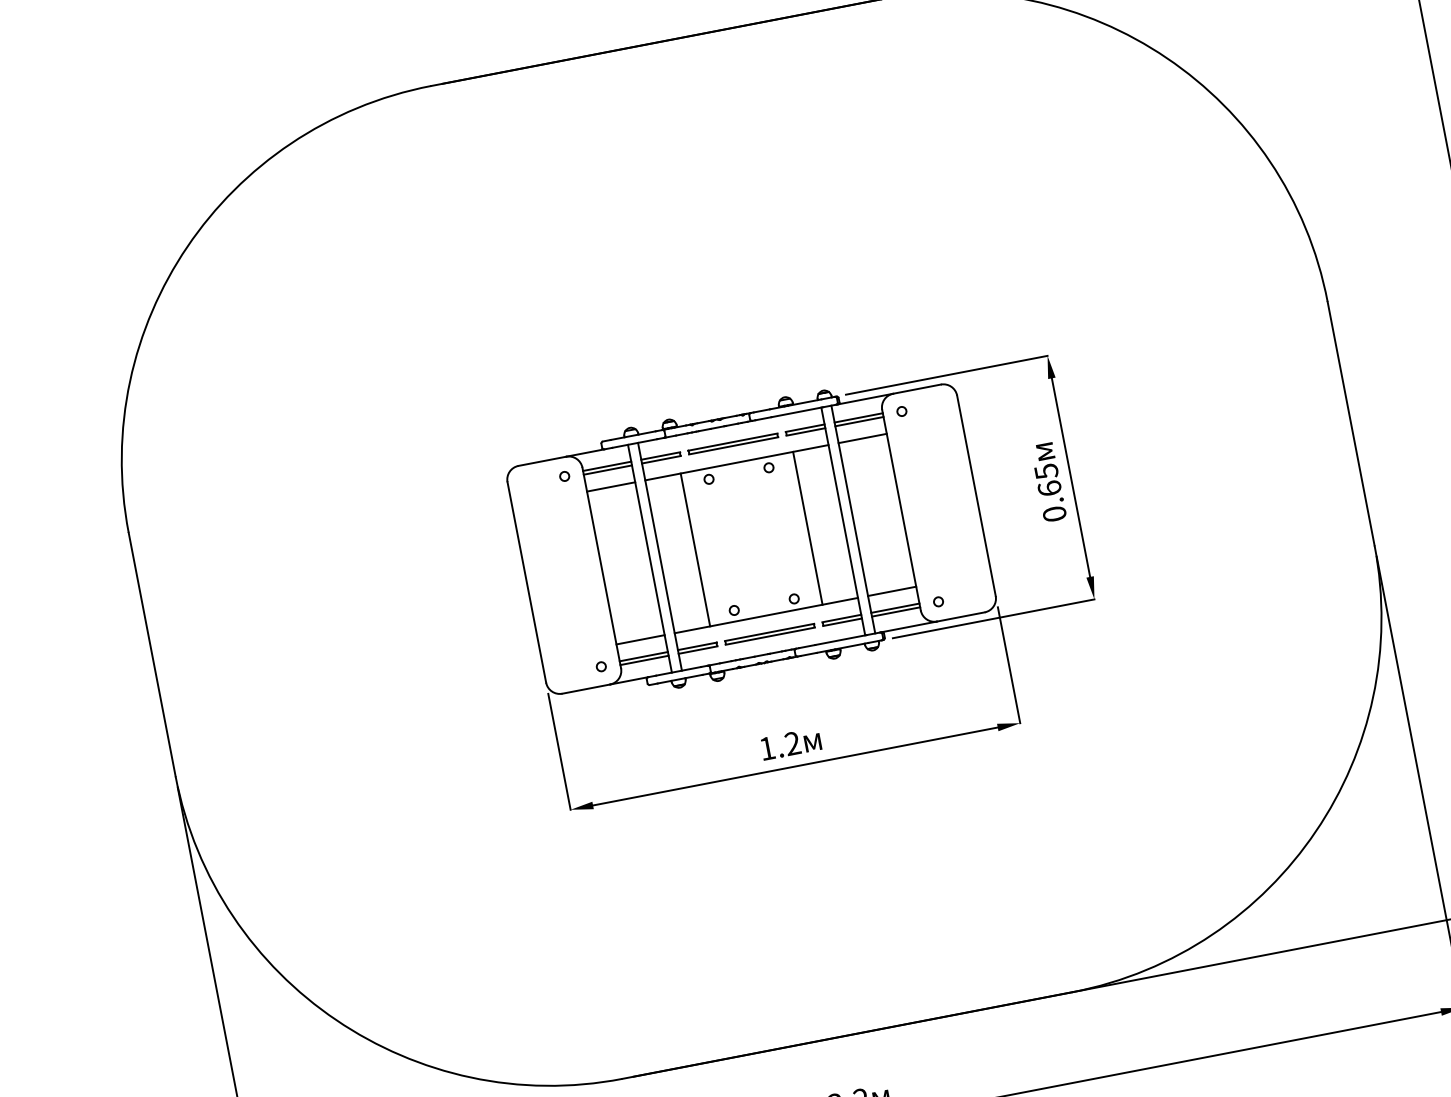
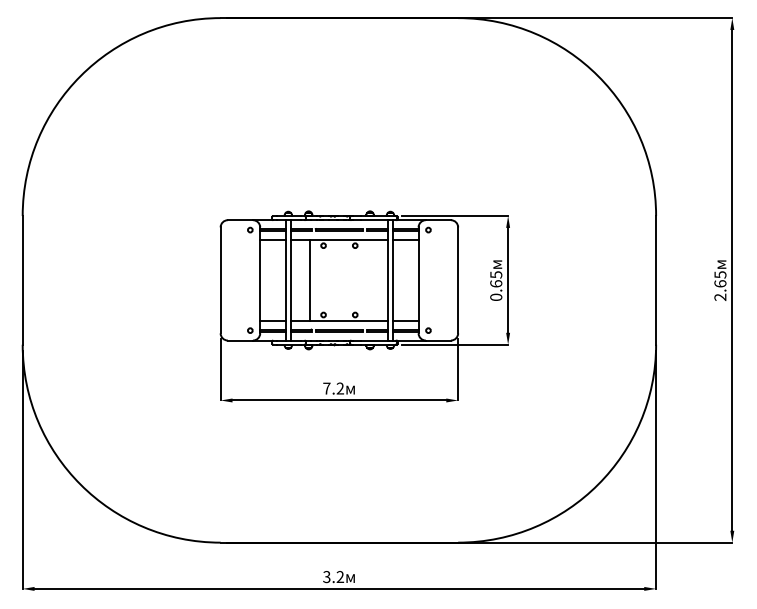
line: (808, 528) -> (369, 280), removed
text: (766, 748) -> (326, 388), 1.2 -> 7.2

